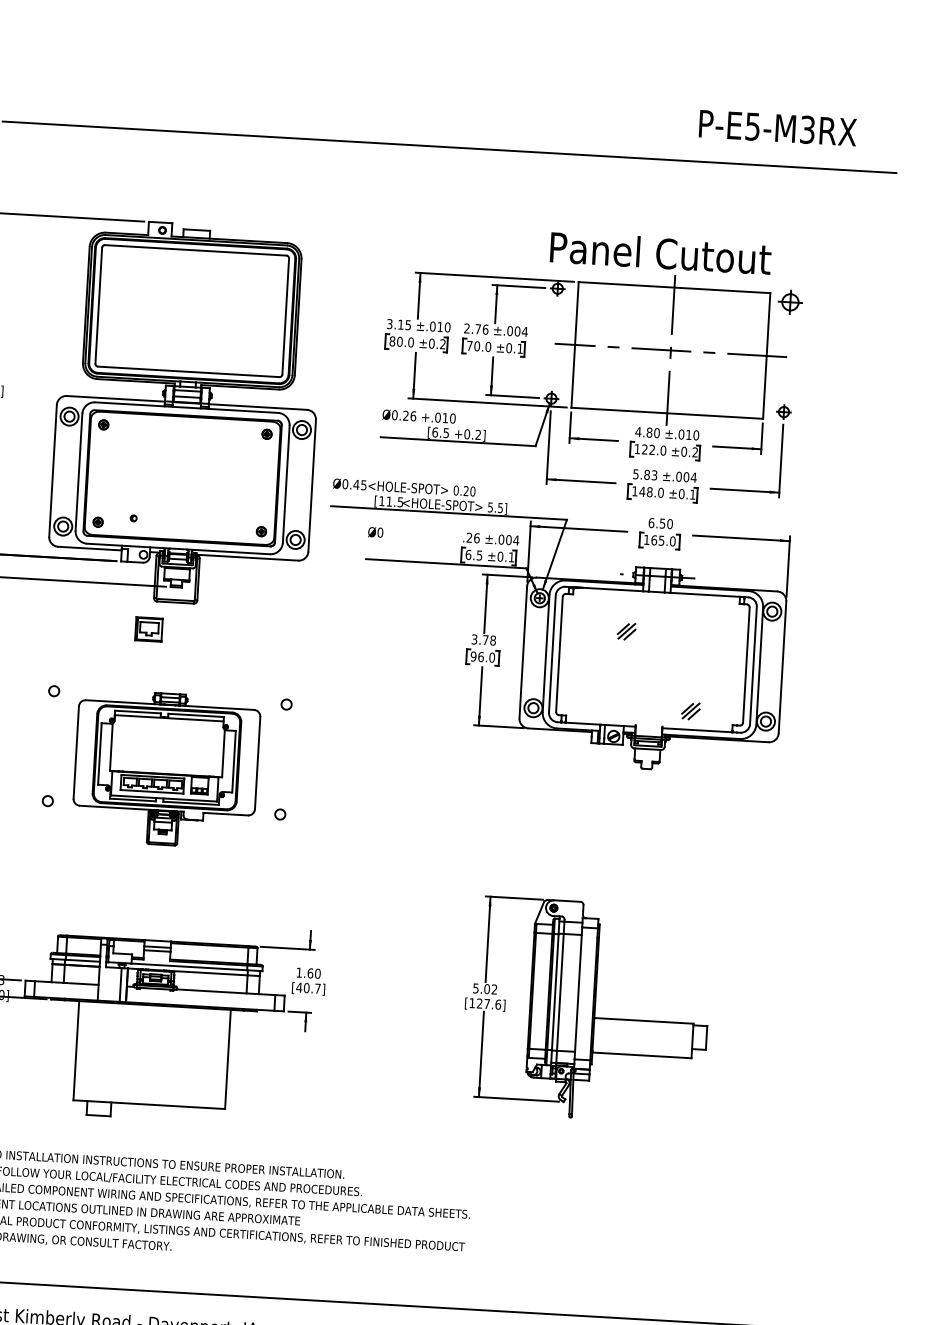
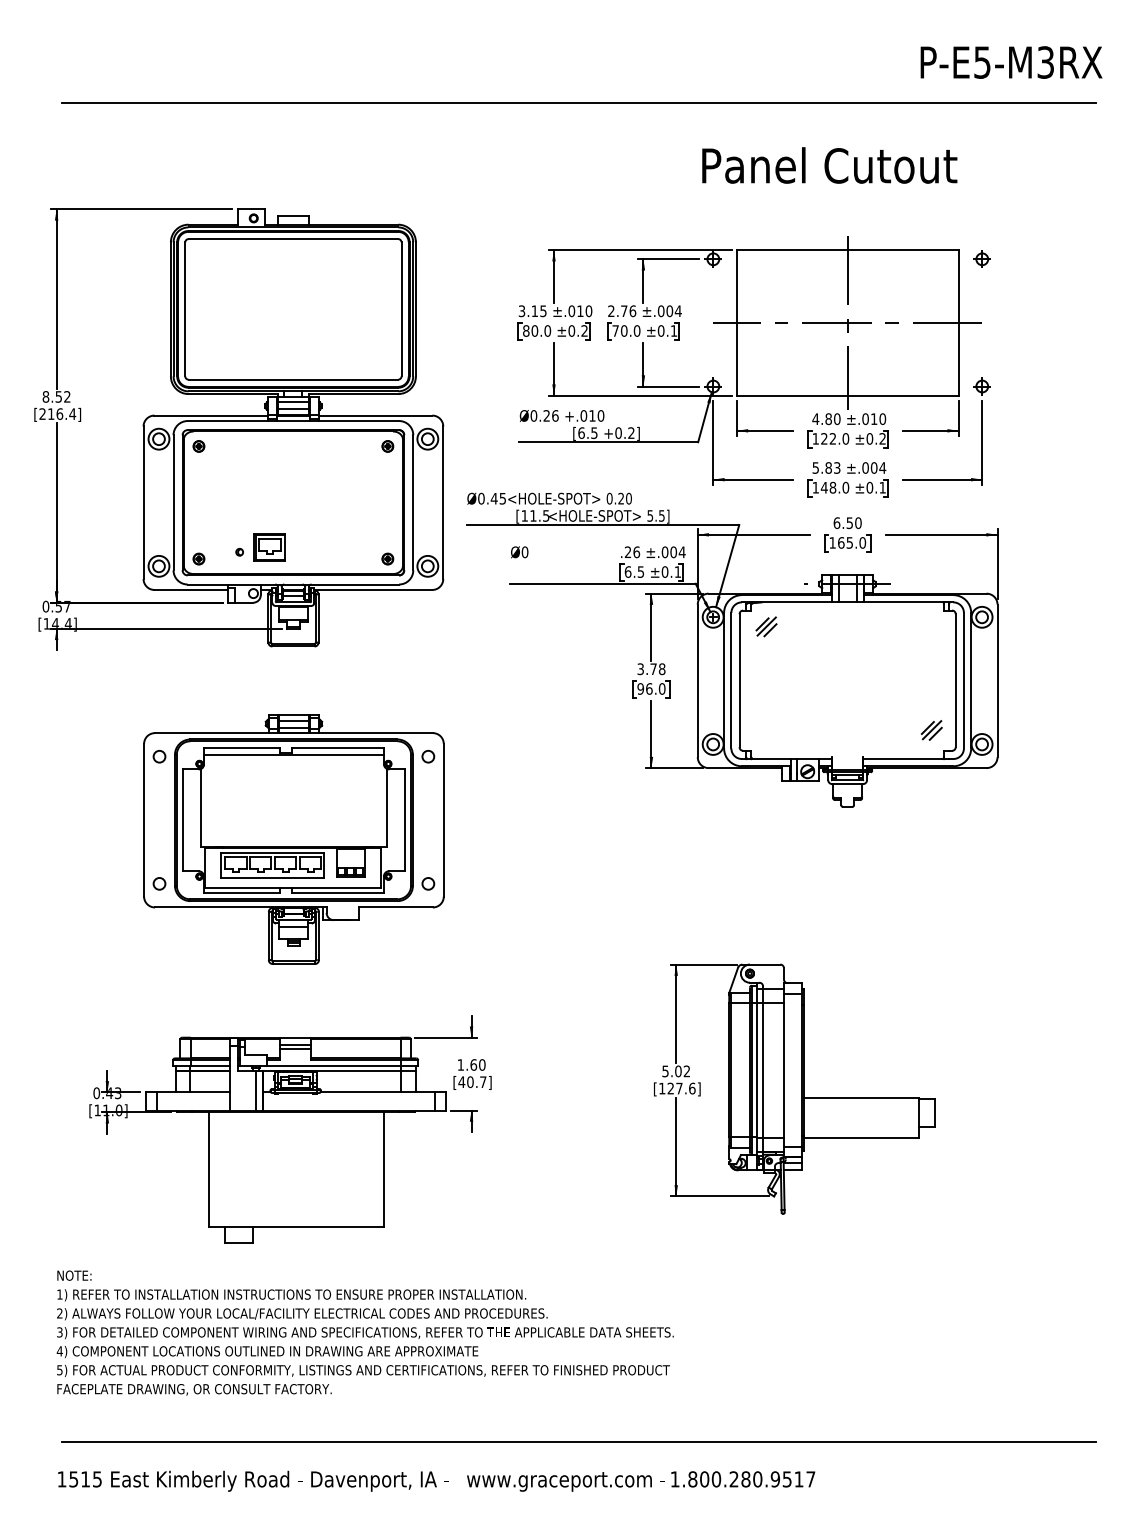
text: (777, 128) -> (1011, 62), moved
text: (660, 253) -> (829, 165), moved
part: (789, 301) -> (981, 258), size x0.62
part: (148, 629) -> (269, 547), moved
part: (626, 631) -> (766, 626), moved
part: (690, 711) -> (931, 730), moved
part: (165, 769) -> (293, 839), size x1.43

